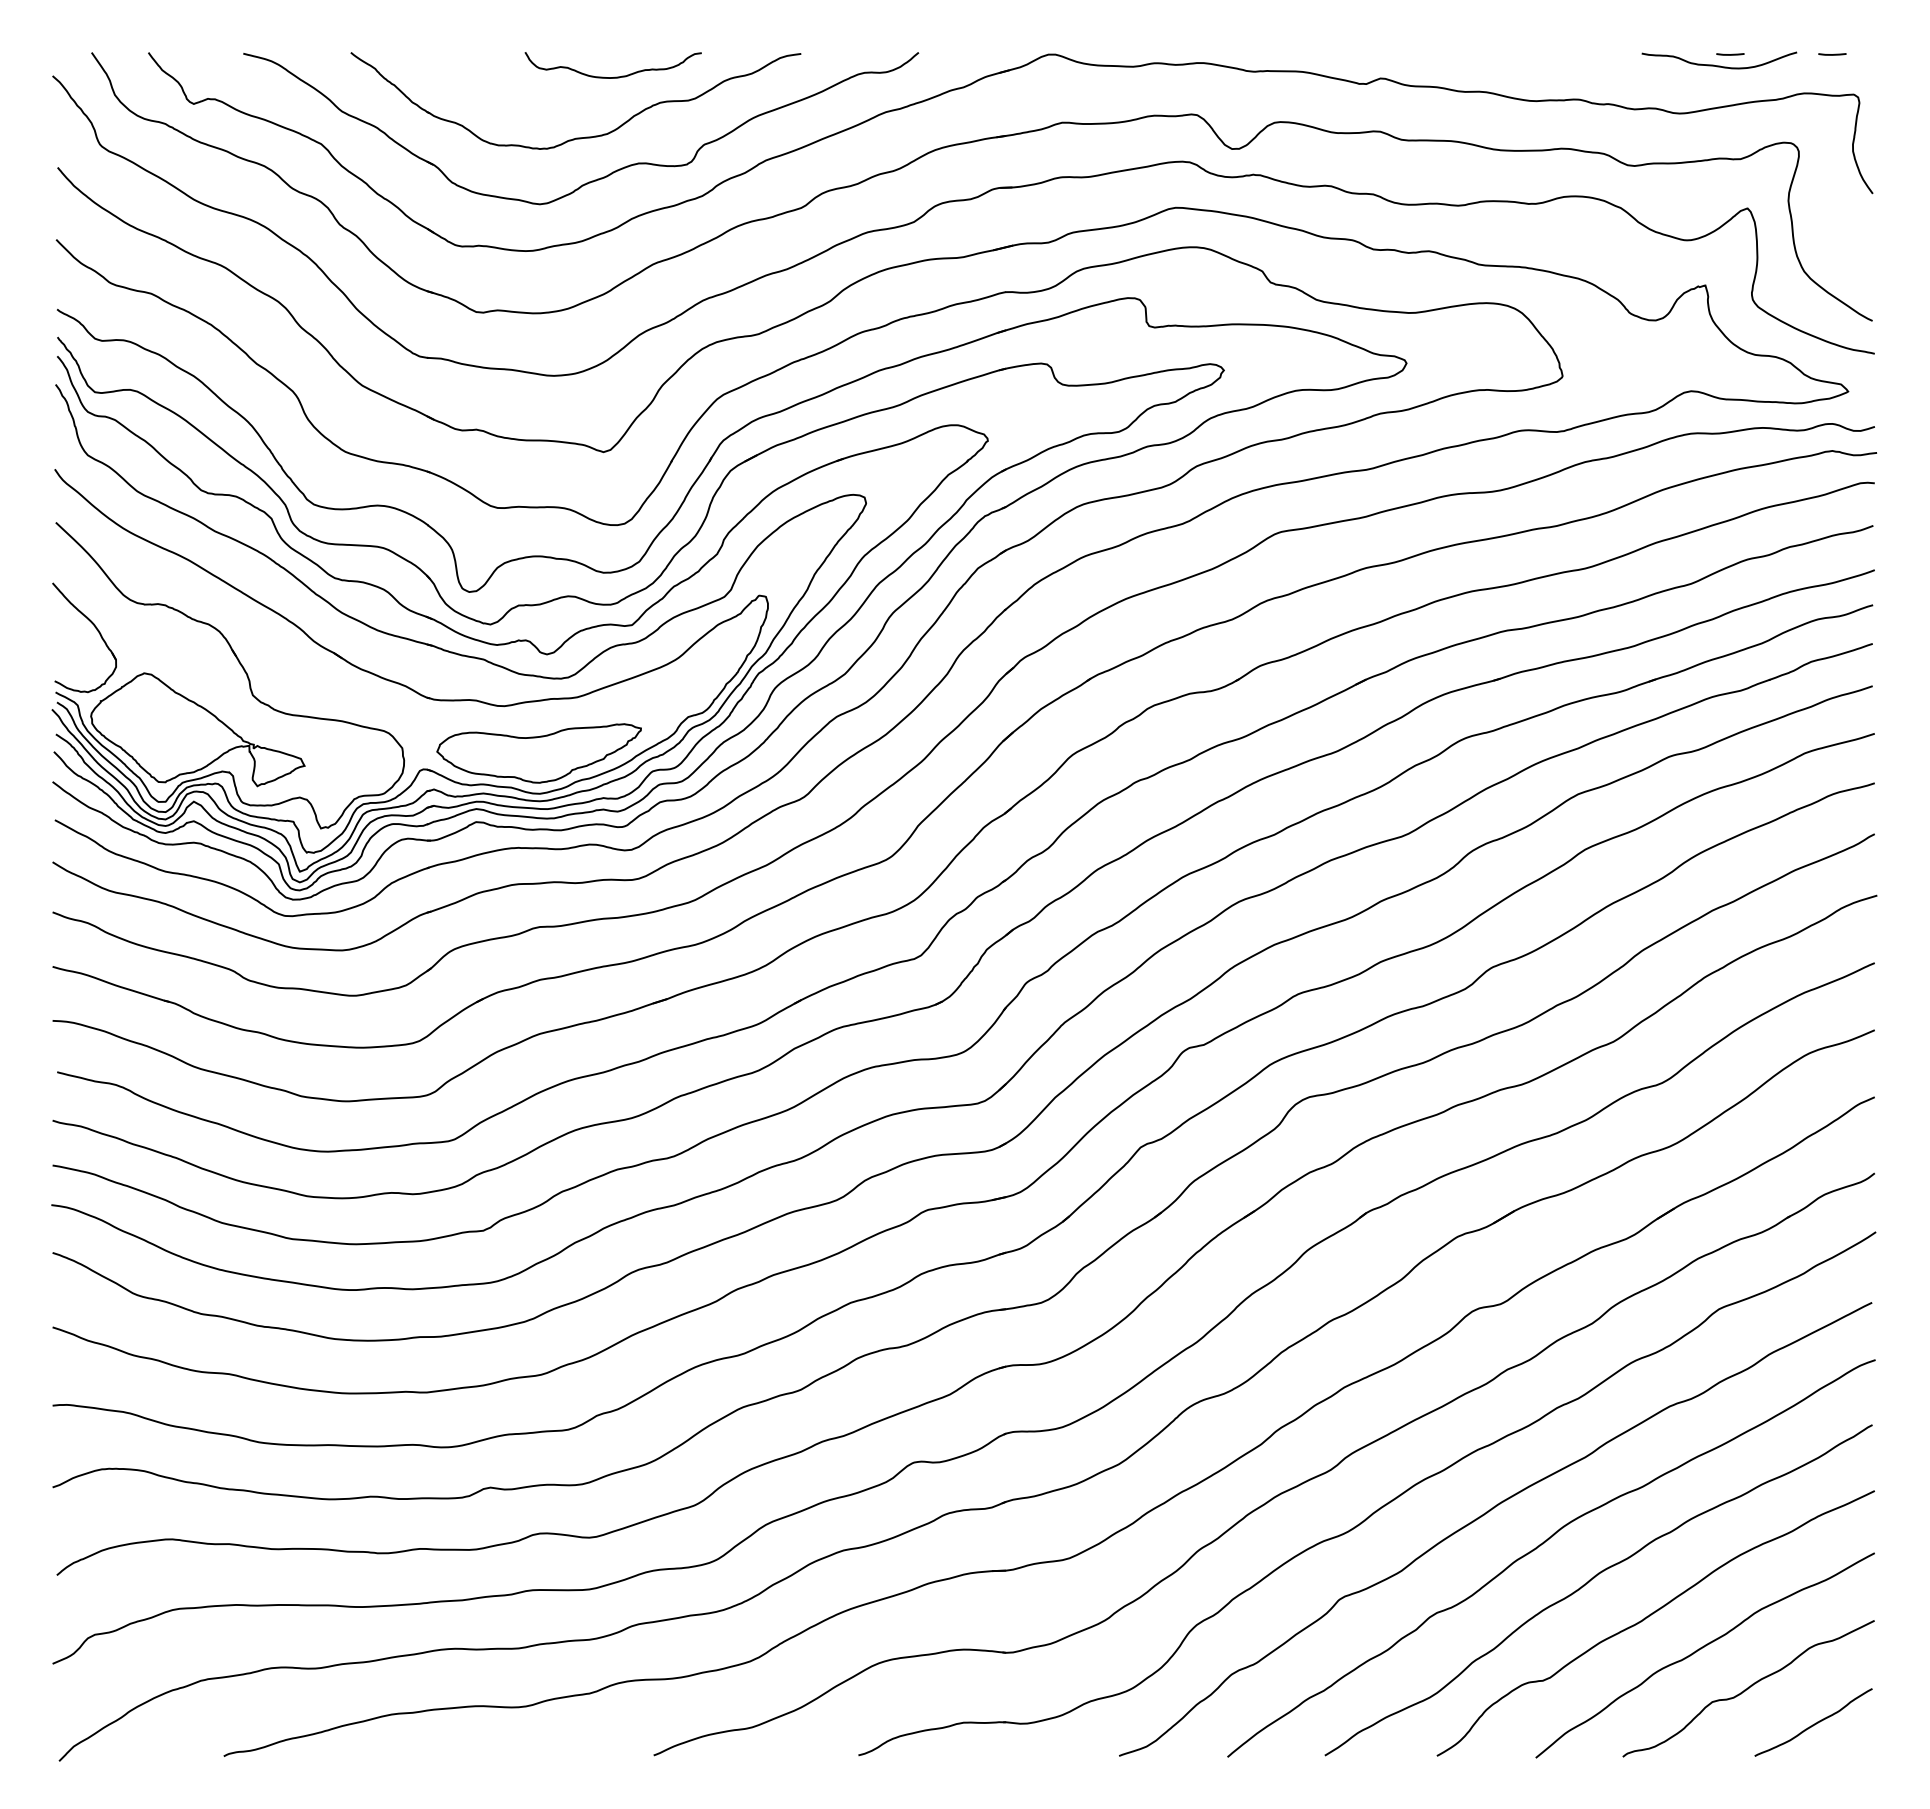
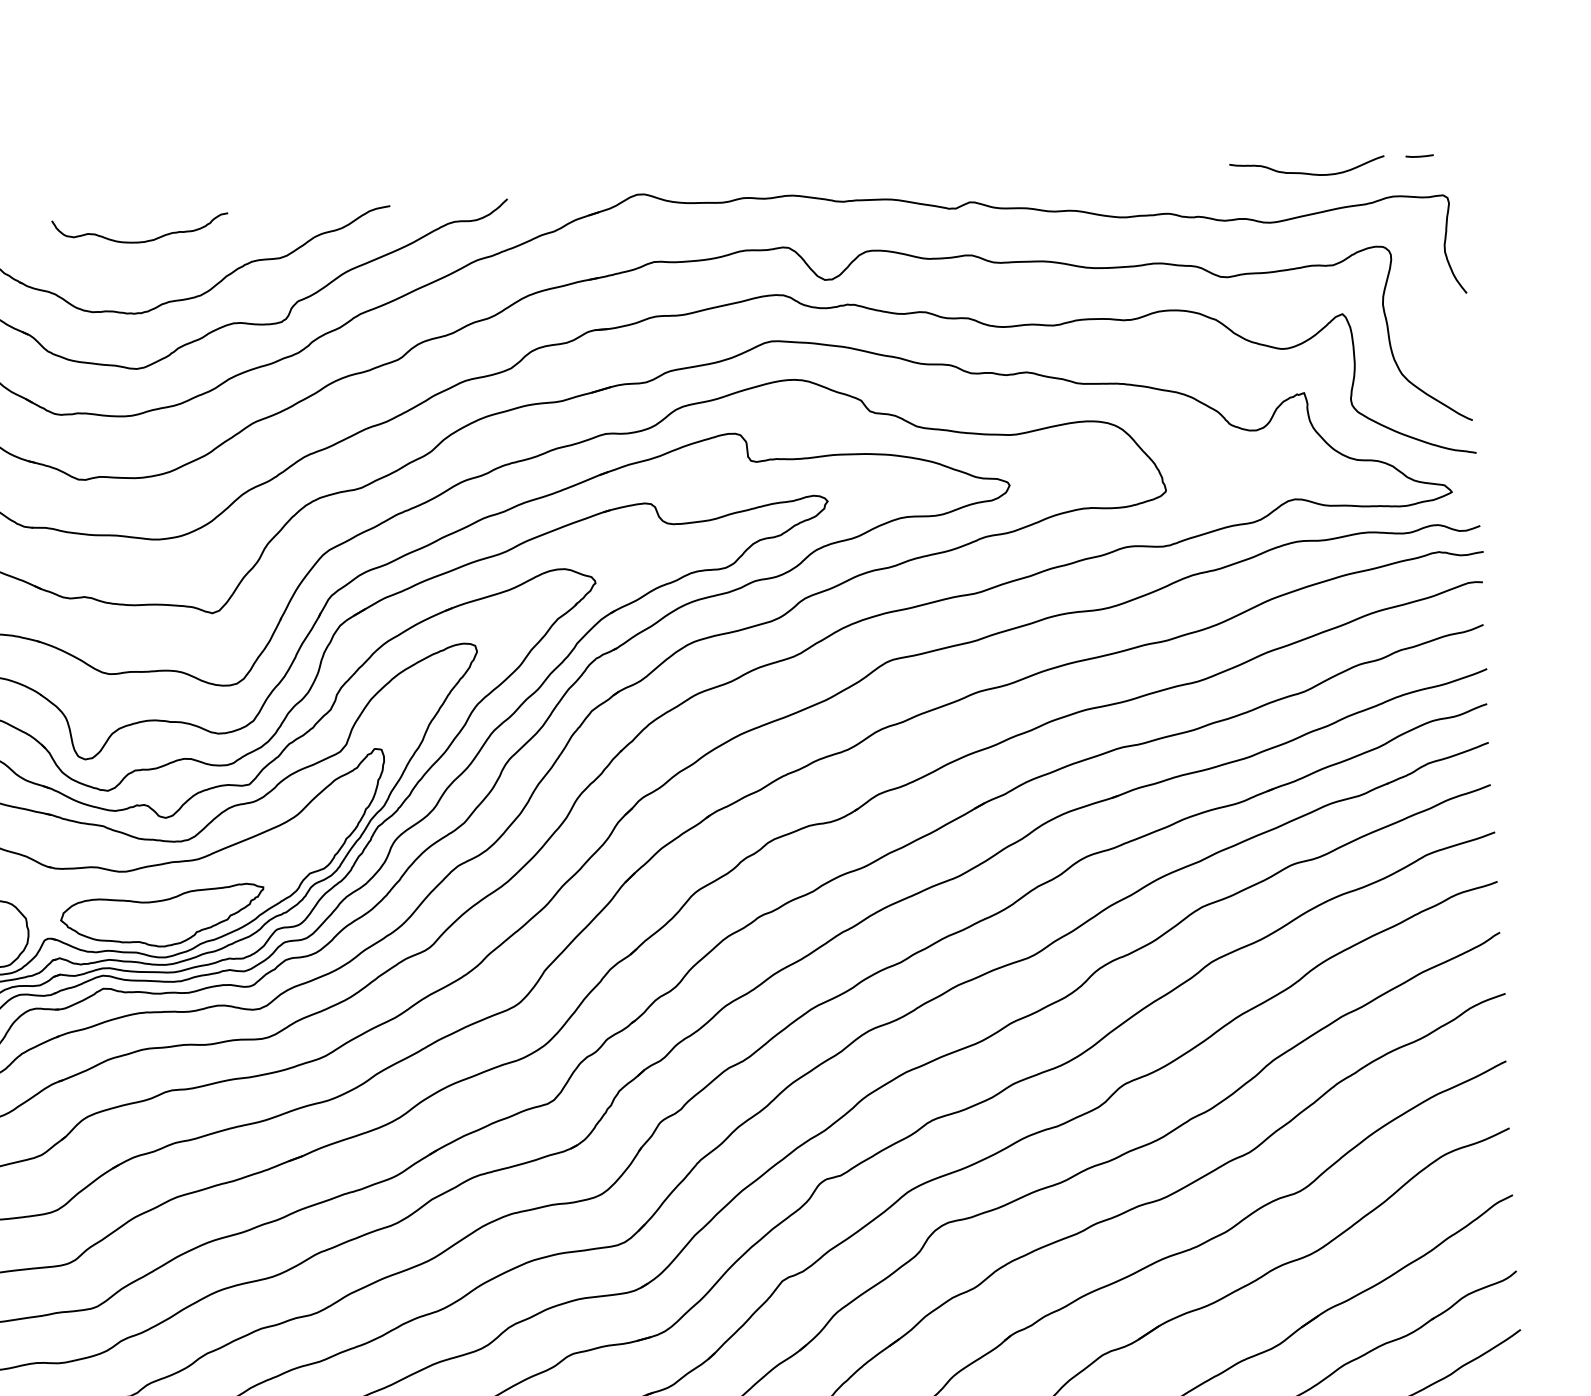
line: (1730, 54) -> (1317, 161), removed
curve: (615, 76) -> (143, 240), moved

